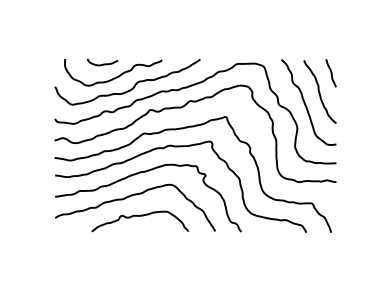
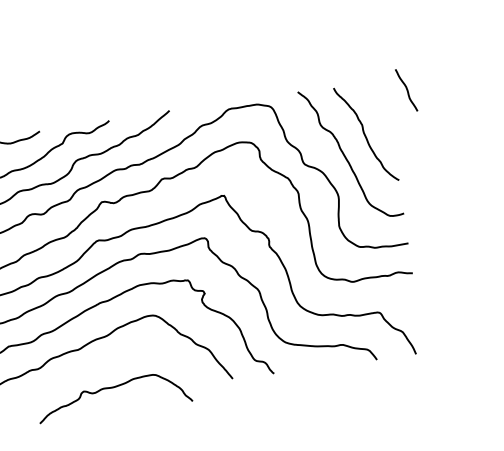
curve: (330, 73) -> (405, 90), moved
curve: (139, 216) -> (111, 388), moved

